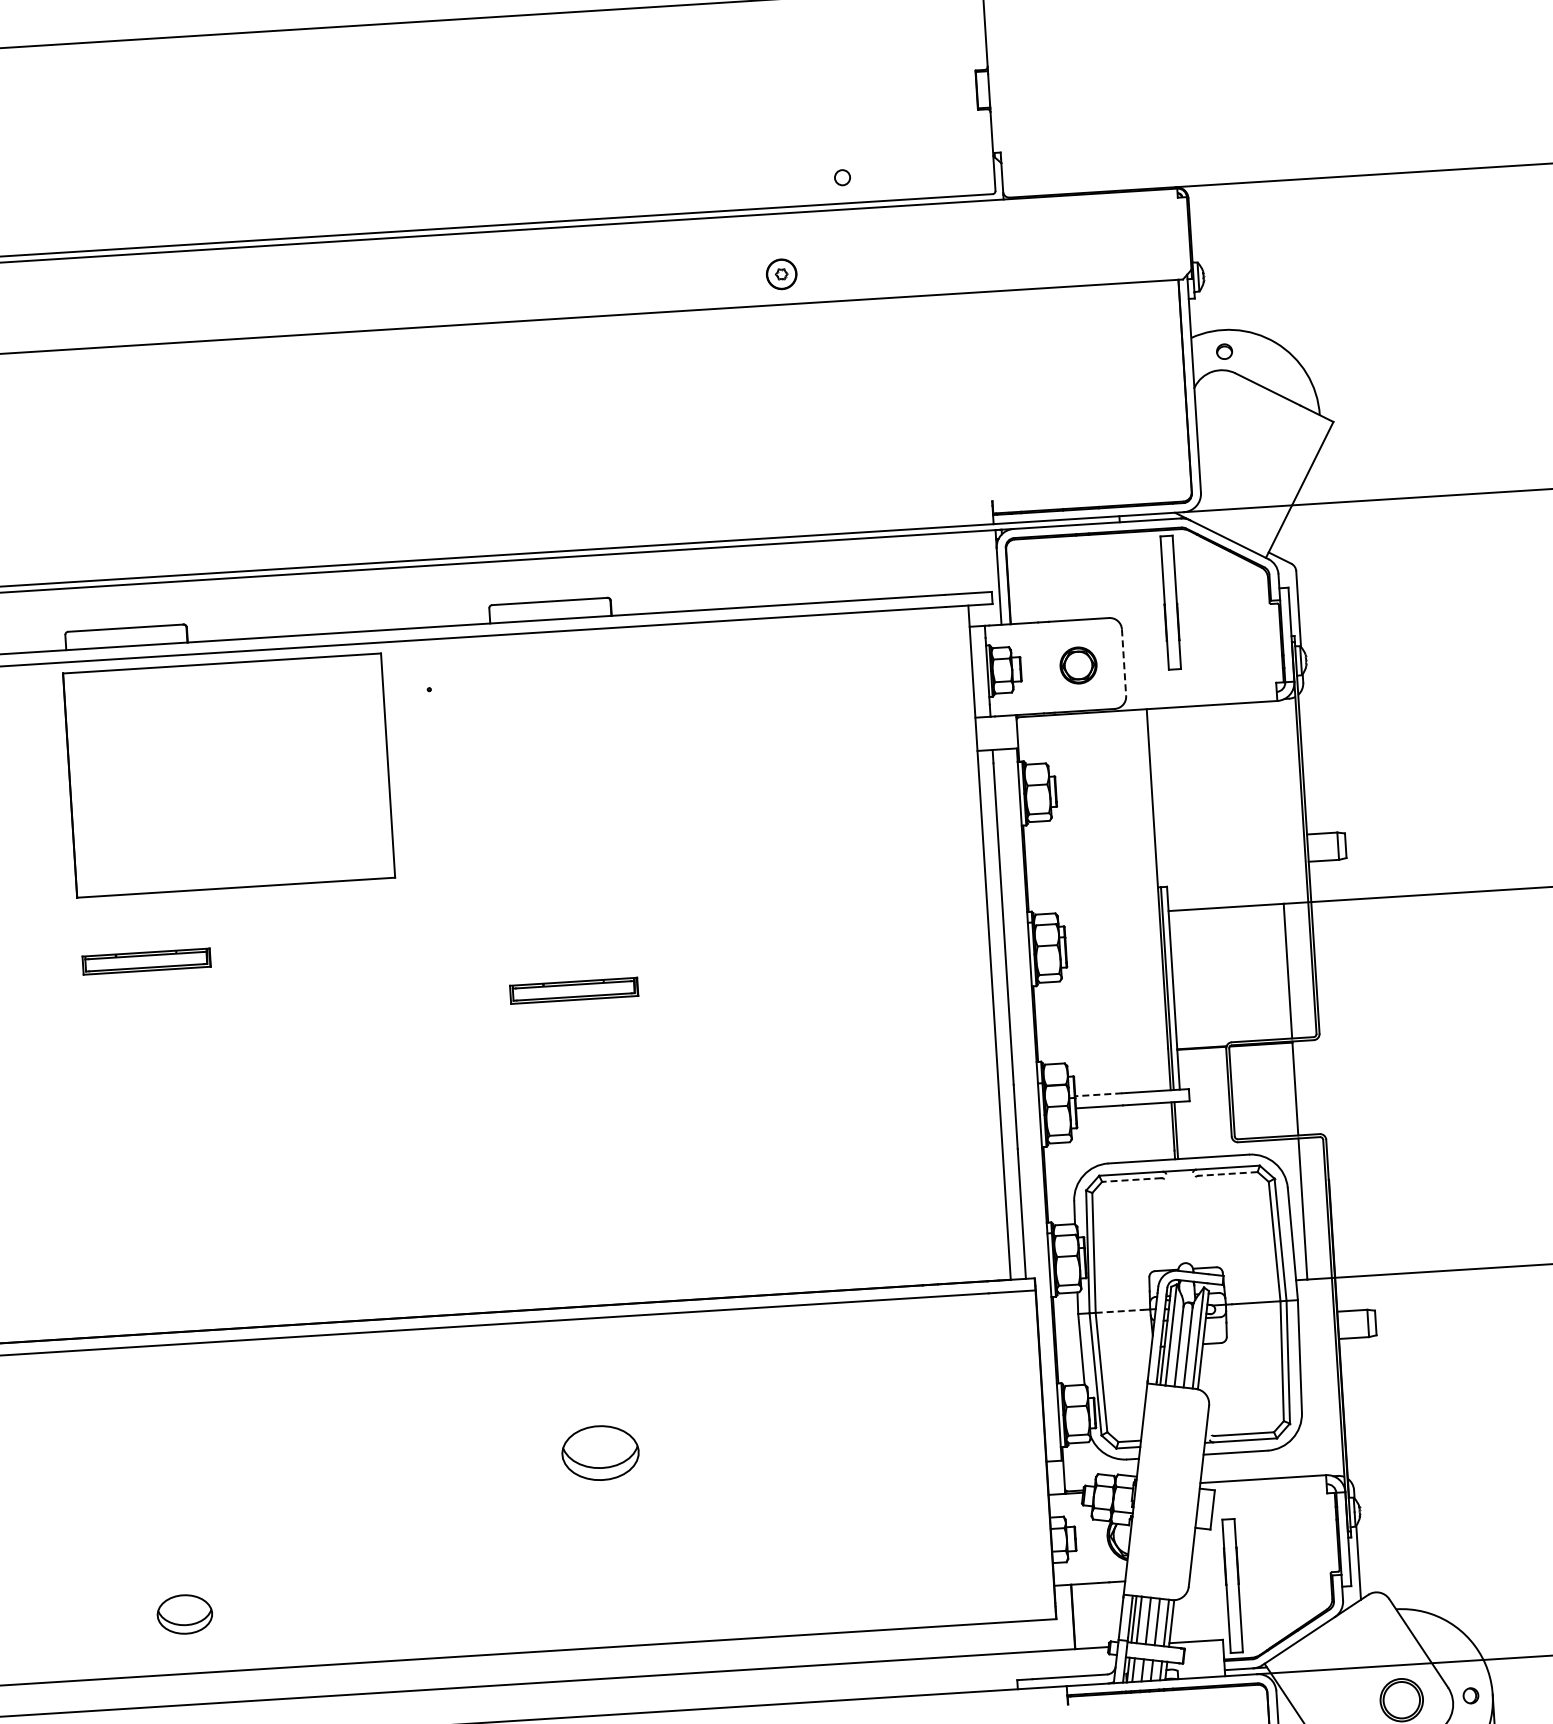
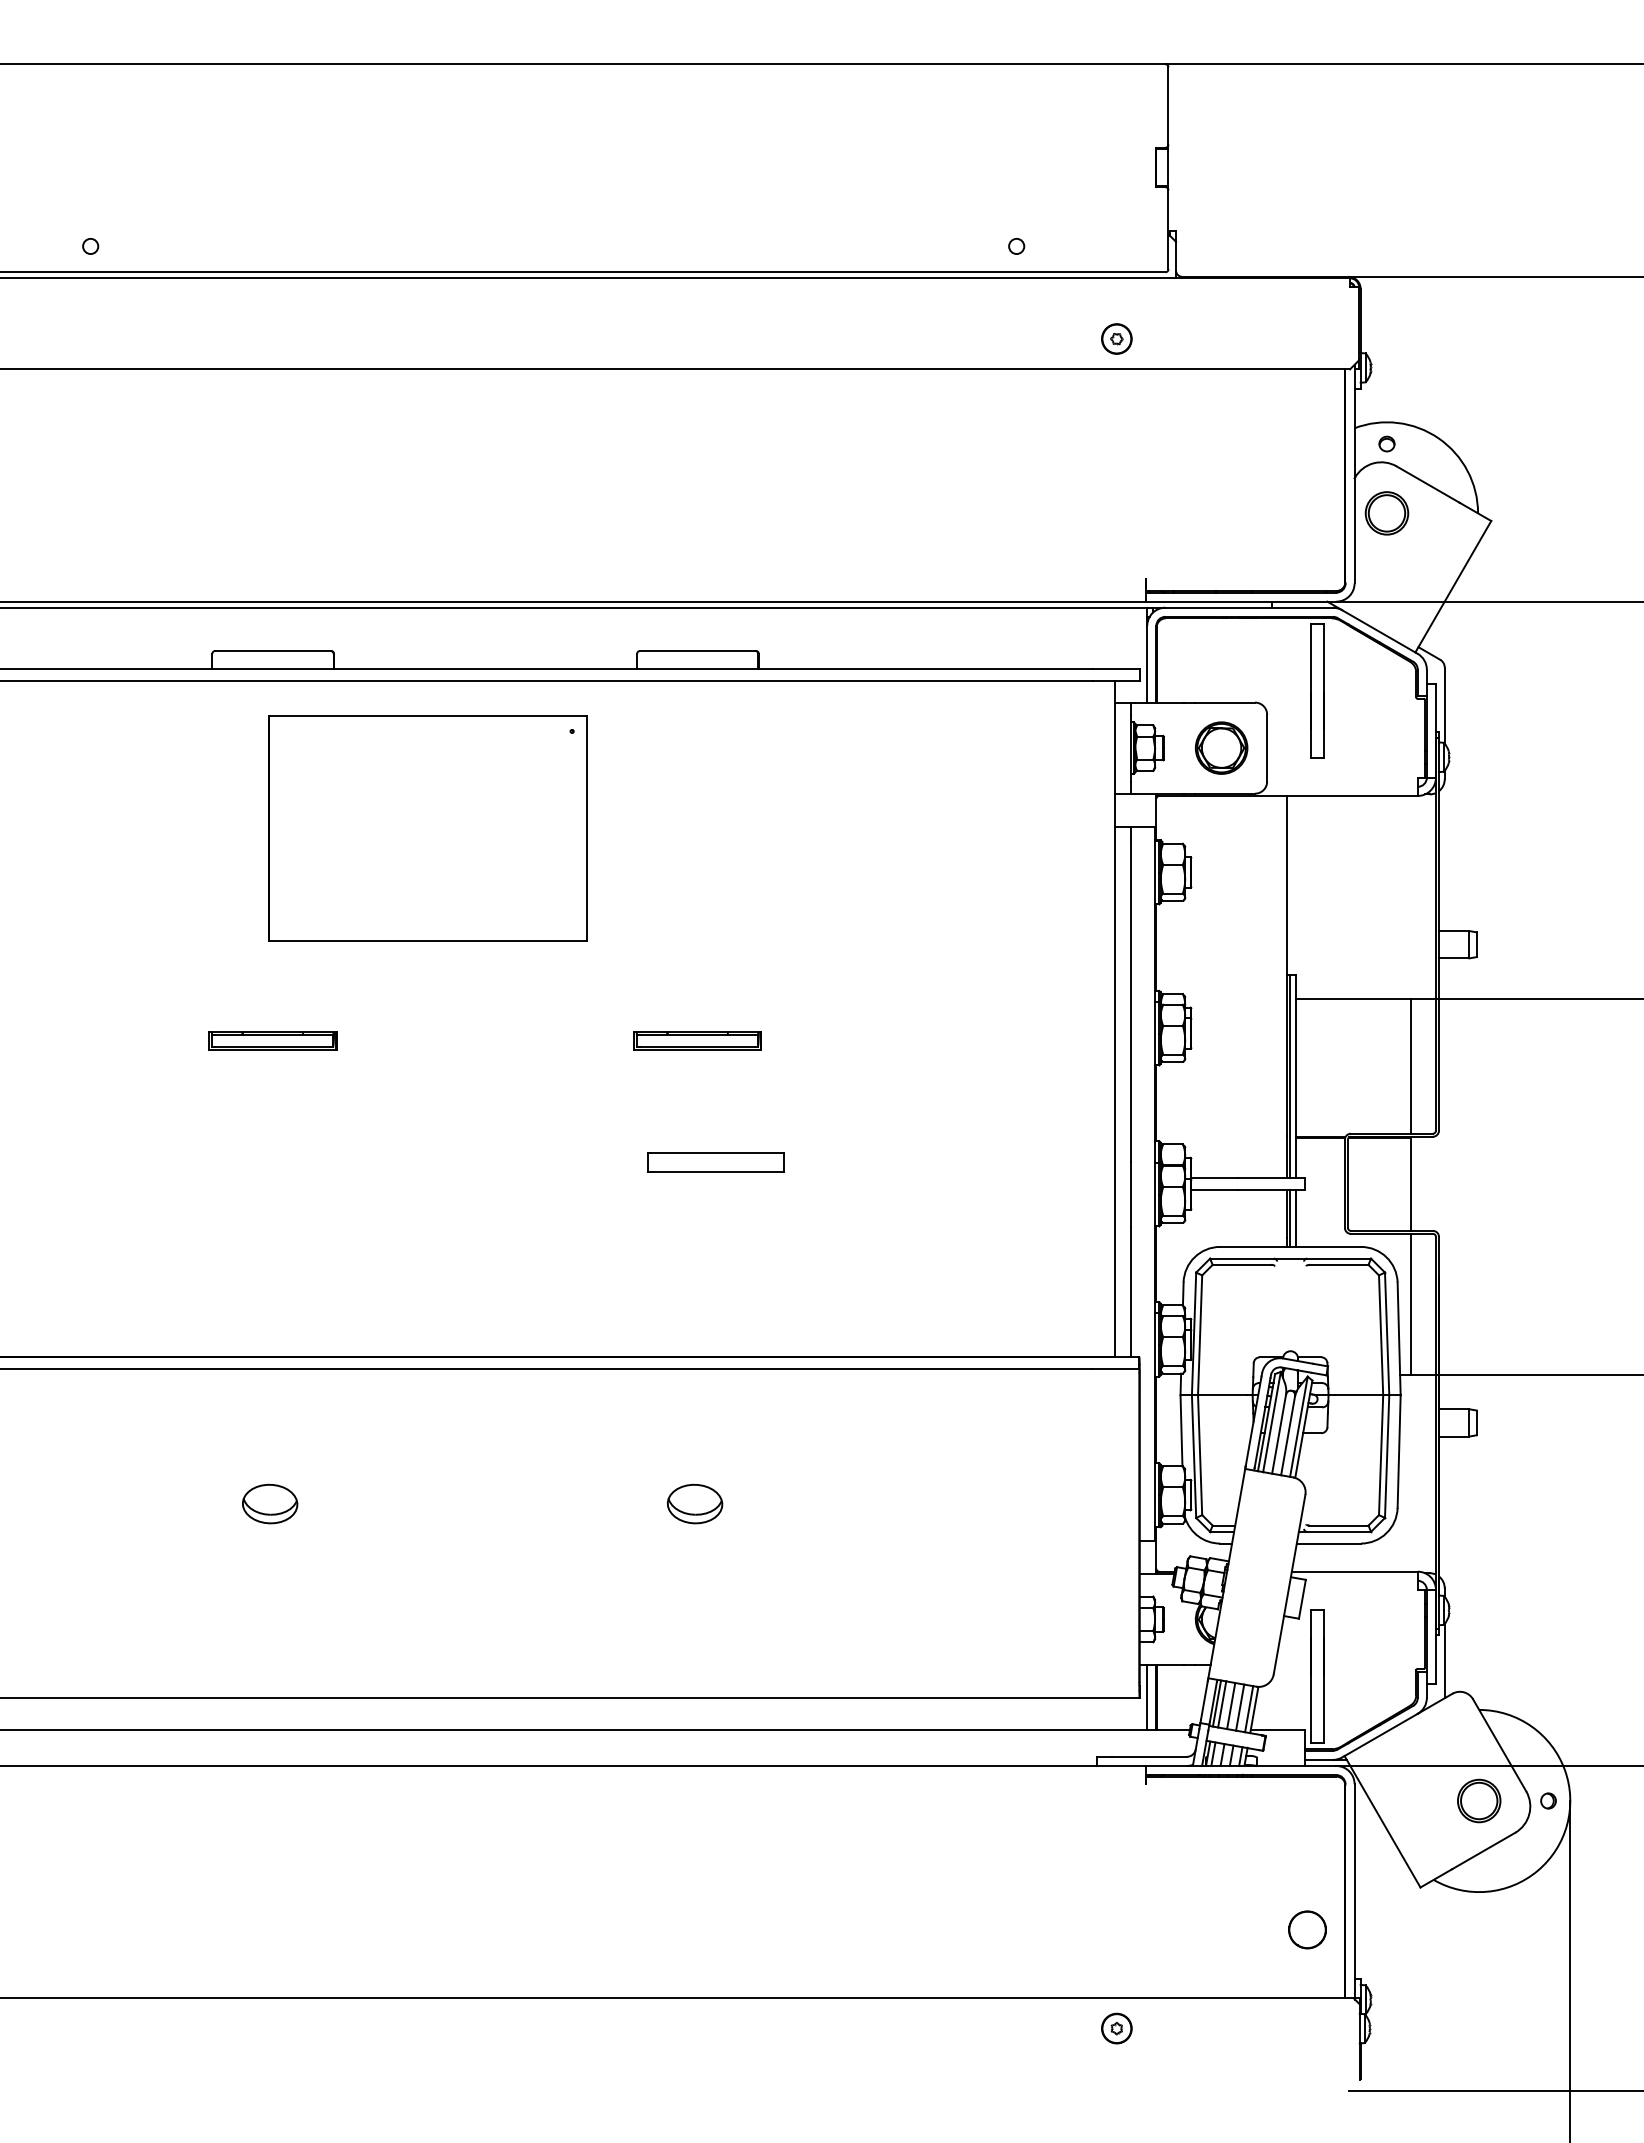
part: (781, 273) -> (1116, 338), moved
part: (1228, 421) -> (1386, 513), added
line: (1124, 663) -> (1267, 748), dashed -> solid
part: (1078, 664) -> (1221, 747), size x1.43
part: (228, 775) -> (427, 828), moved
part: (146, 961) -> (272, 1040), moved
line: (1098, 1094) -> (1214, 1177), dashed -> solid
part: (599, 1110) -> (715, 1162), added
line: (1182, 1129) -> (1296, 1217), added
line: (1227, 1173) -> (1338, 1264), dashed -> solid
line: (1131, 1179) -> (1242, 1264), dashed -> solid
line: (1120, 1311) -> (1222, 1395), dashed -> solid
part: (599, 1452) -> (694, 1503), size x0.71
part: (185, 1613) -> (270, 1503), moved
line: (1064, 1617) -> (1147, 1697), added

